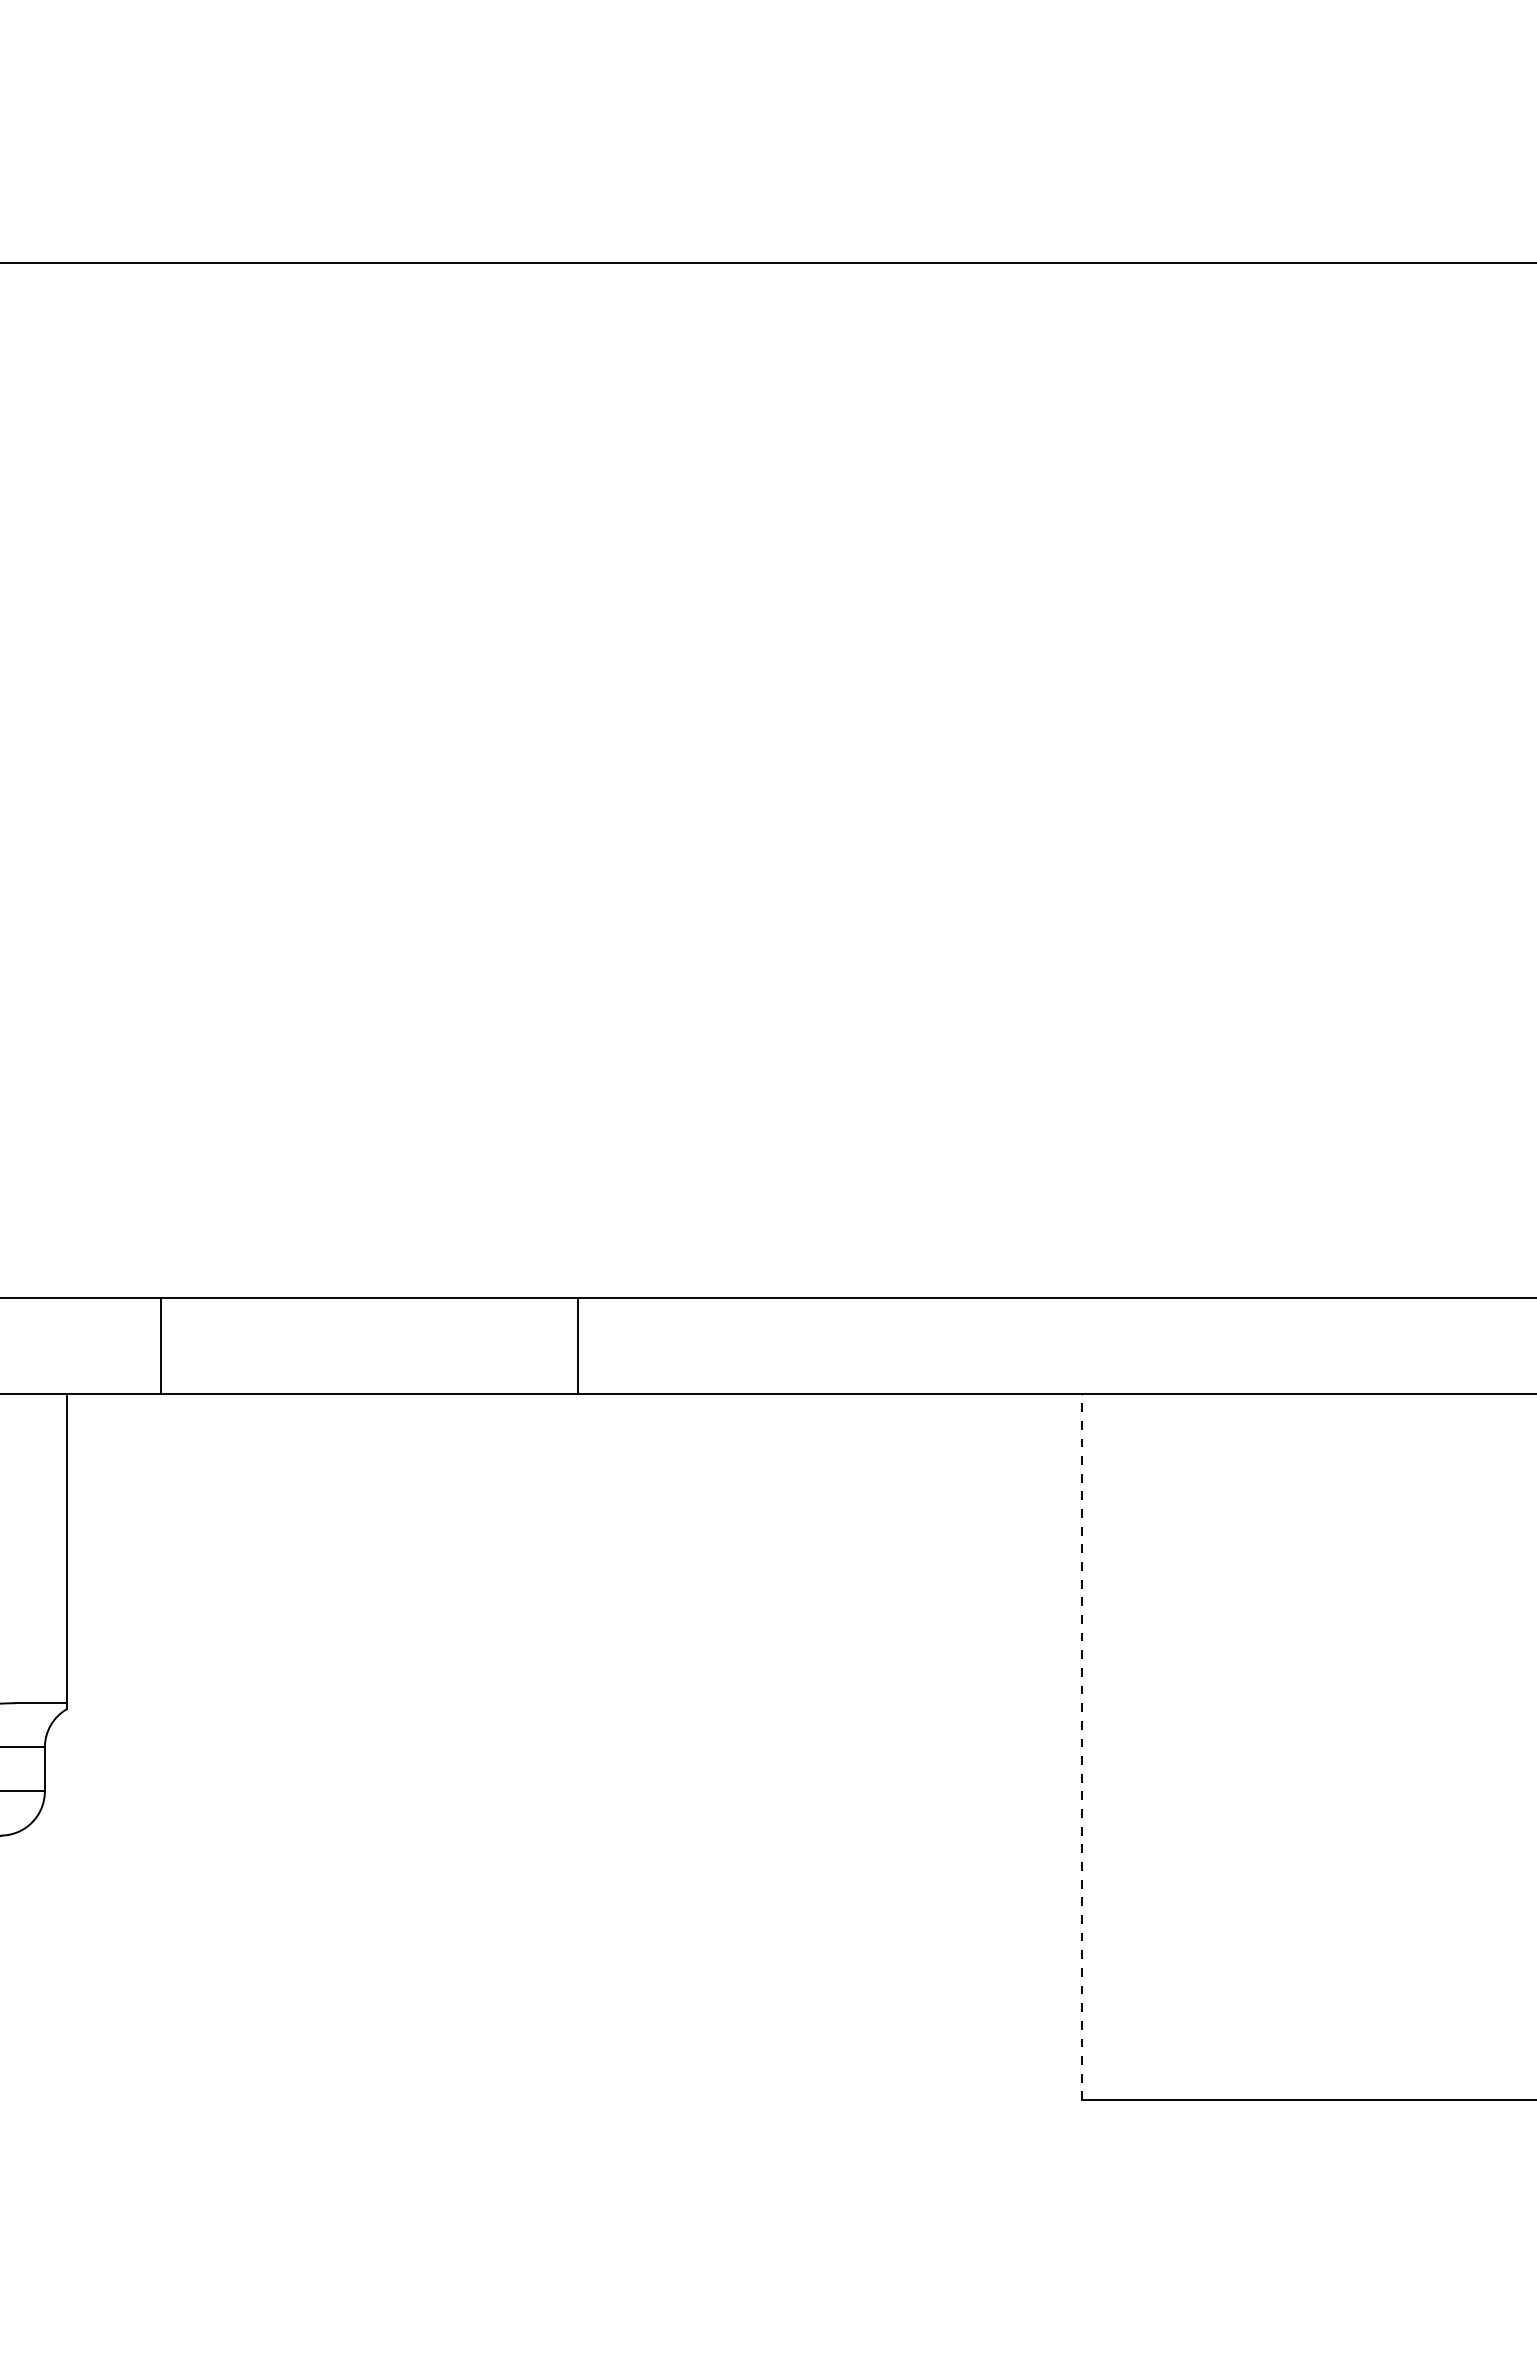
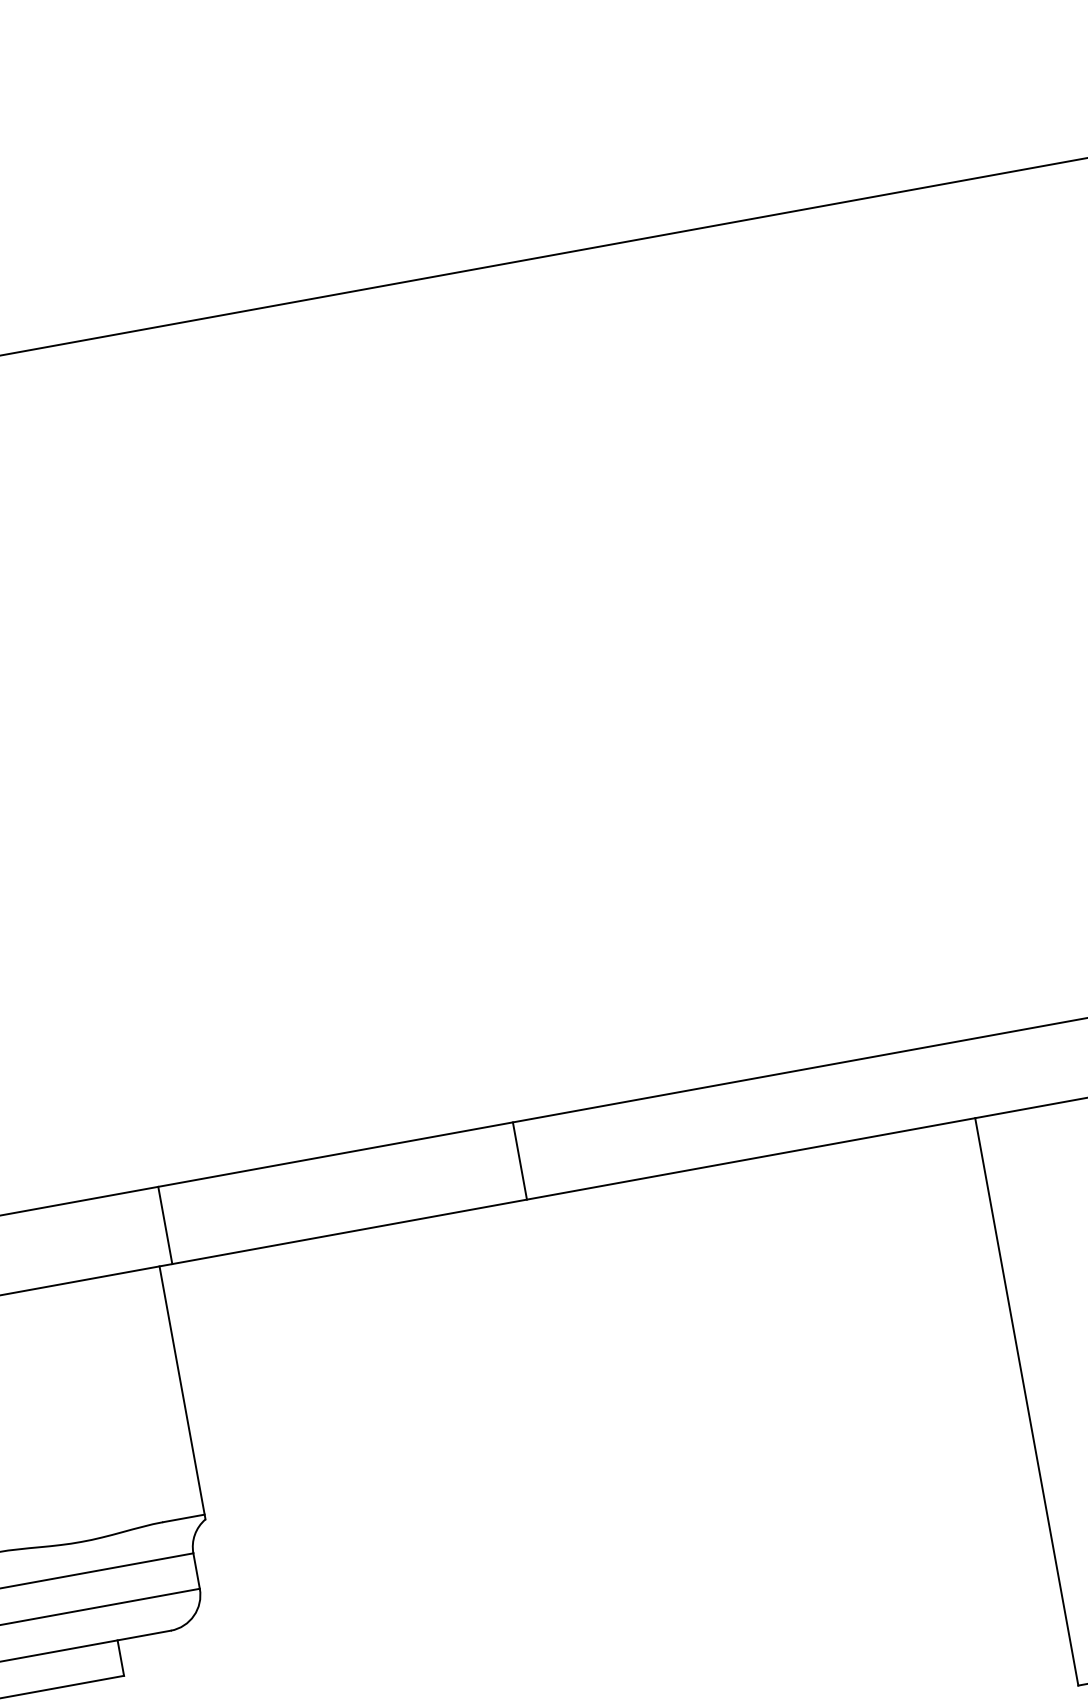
line: (160, 1346) -> (165, 1225), moved
line: (578, 1346) -> (520, 1161), moved
line: (1081, 1747) -> (1026, 1402), dashed -> solid

